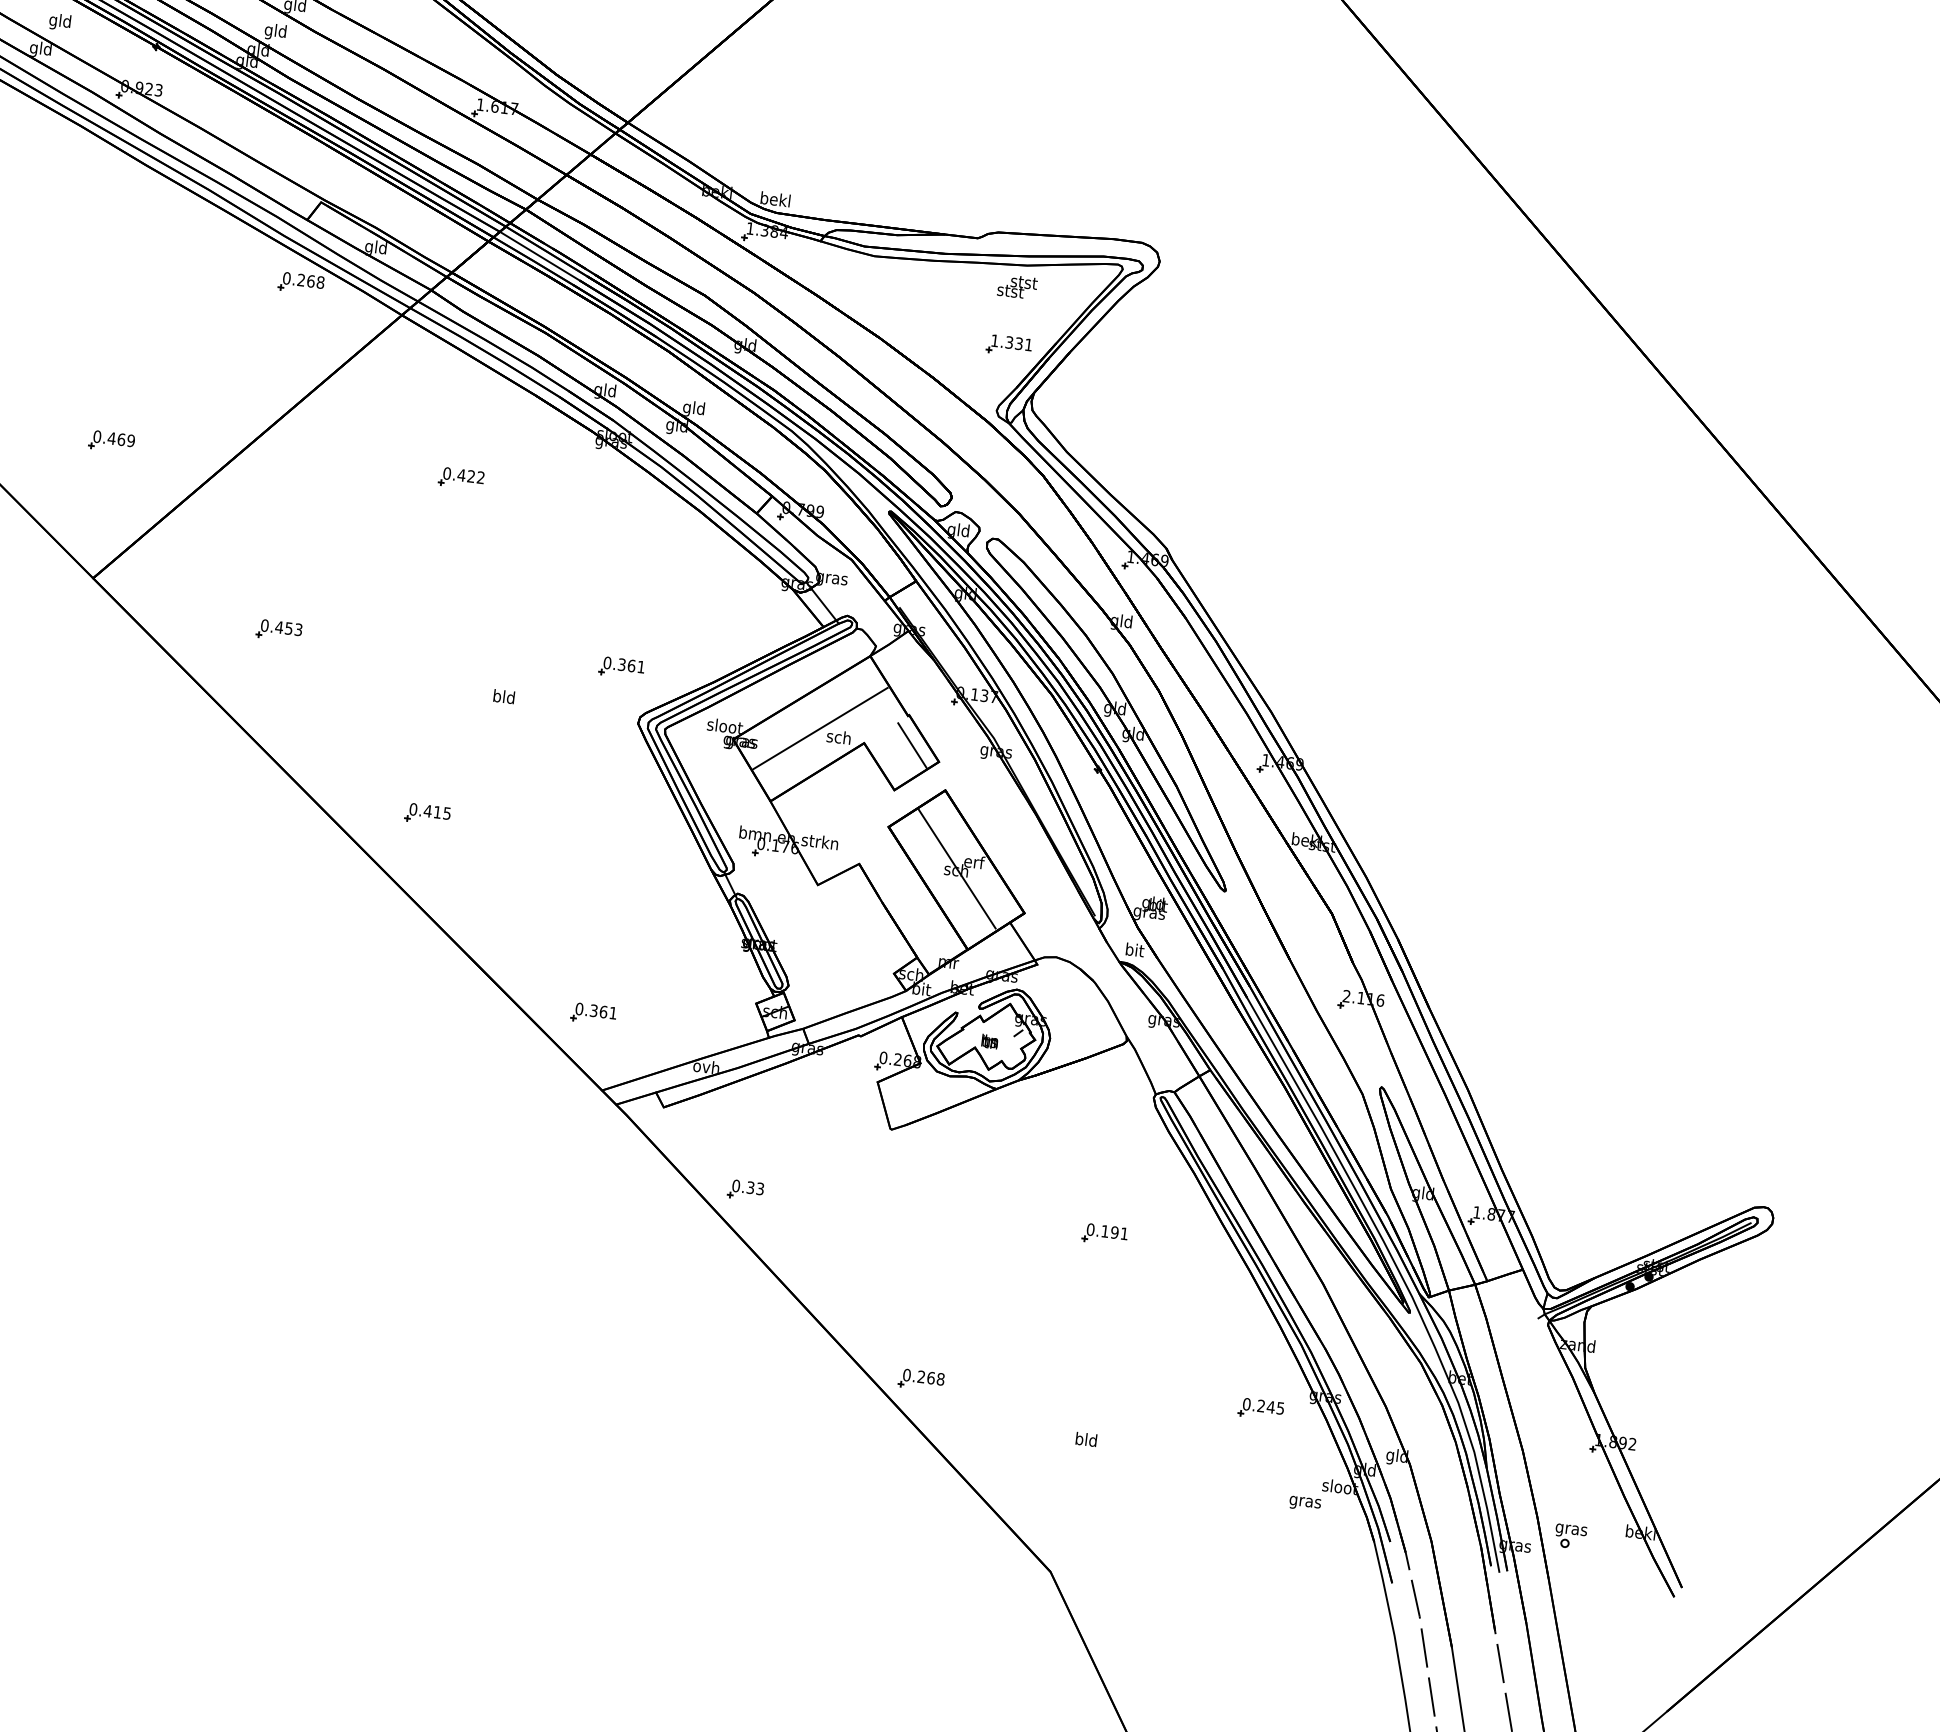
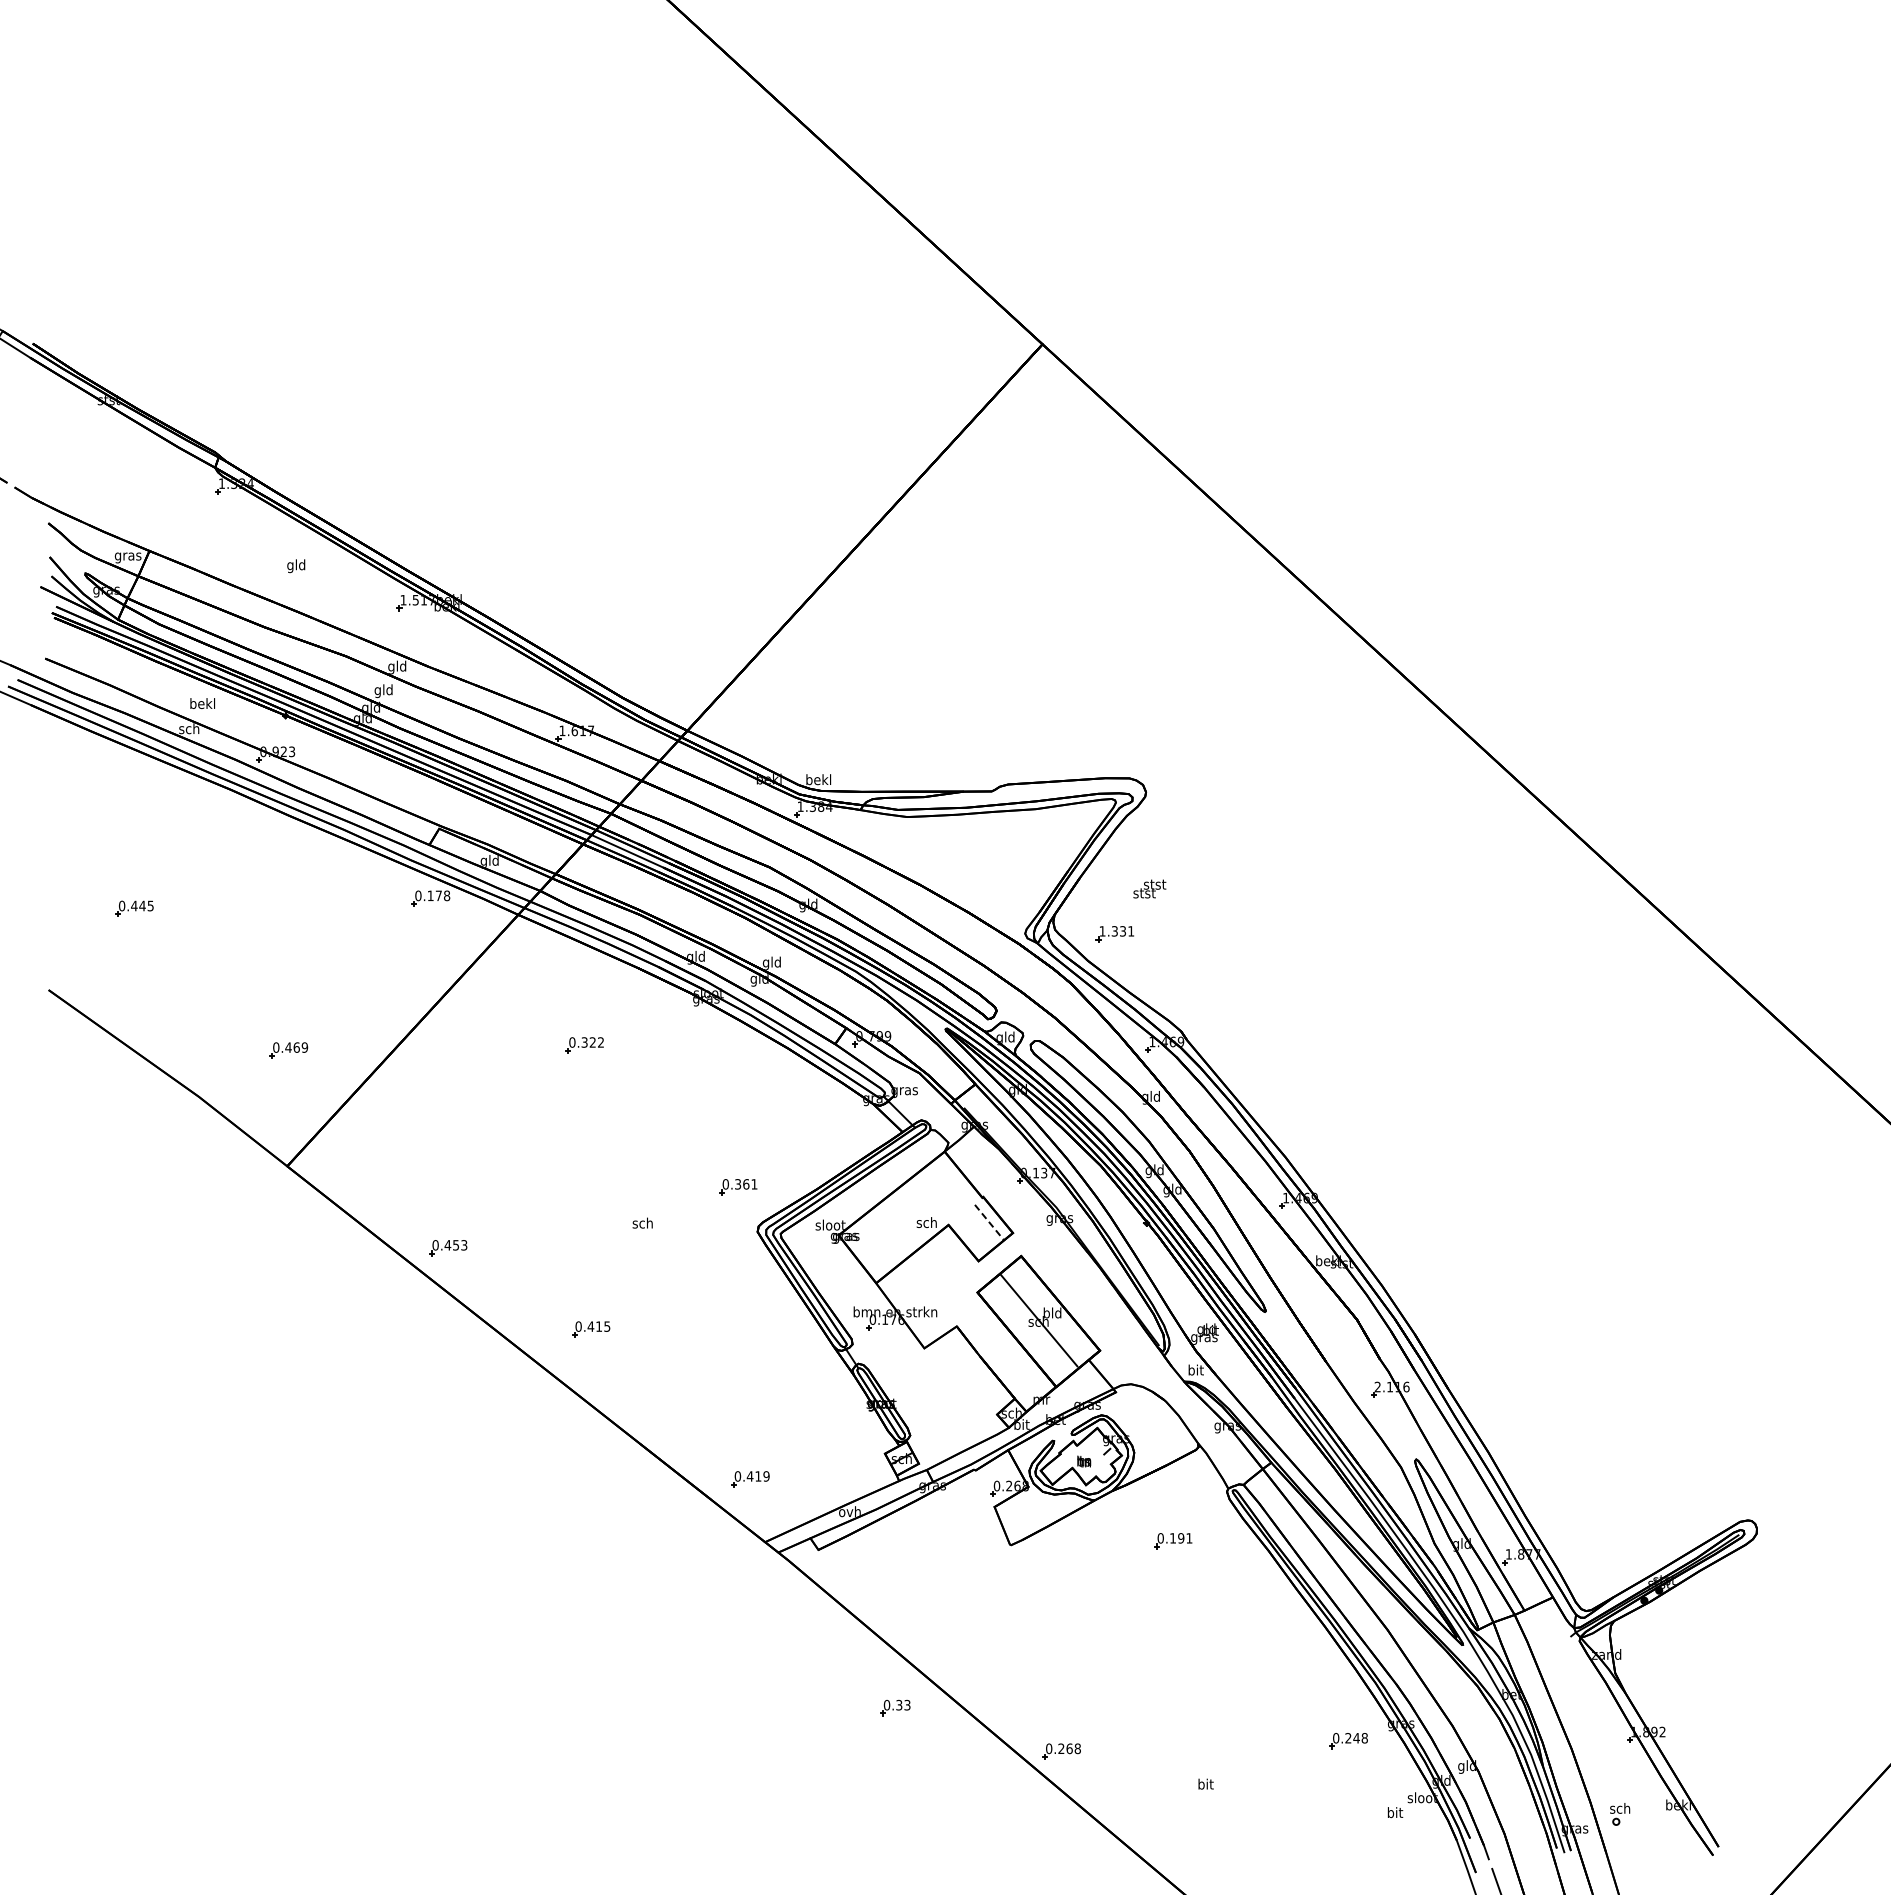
text: (60, 21) -> (202, 704), gld -> bekl
text: (41, 49) -> (189, 729), gld -> sch
text: (305, 280) -> (434, 895), 0.268 -> 0.178
text: (1017, 286) -> (1149, 888), moved
part: (1008, 346) -> (1114, 934), moved
text: (461, 475) -> (584, 1042), 0.422 -> 0.322
part: (279, 631) -> (448, 1248), moved
text: (503, 695) -> (642, 1222), bld -> sch
line: (819, 728) -> (909, 1217), removed
line: (912, 746) -> (989, 1222), solid -> dashed
text: (974, 861) -> (1052, 1312), erf -> bld
text: (602, 1011) -> (757, 1476), 0.361 -> 0.419
part: (745, 1189) -> (895, 1707), moved
part: (1105, 1235) -> (1173, 1541), moved
text: (1280, 1408) -> (1364, 1738), 0.245 -> 0.248
text: (1086, 1438) -> (1205, 1783), bld -> bit
text: (1304, 1501) -> (1394, 1813), gras -> bit
text: (1571, 1529) -> (1620, 1809), gras -> sch

